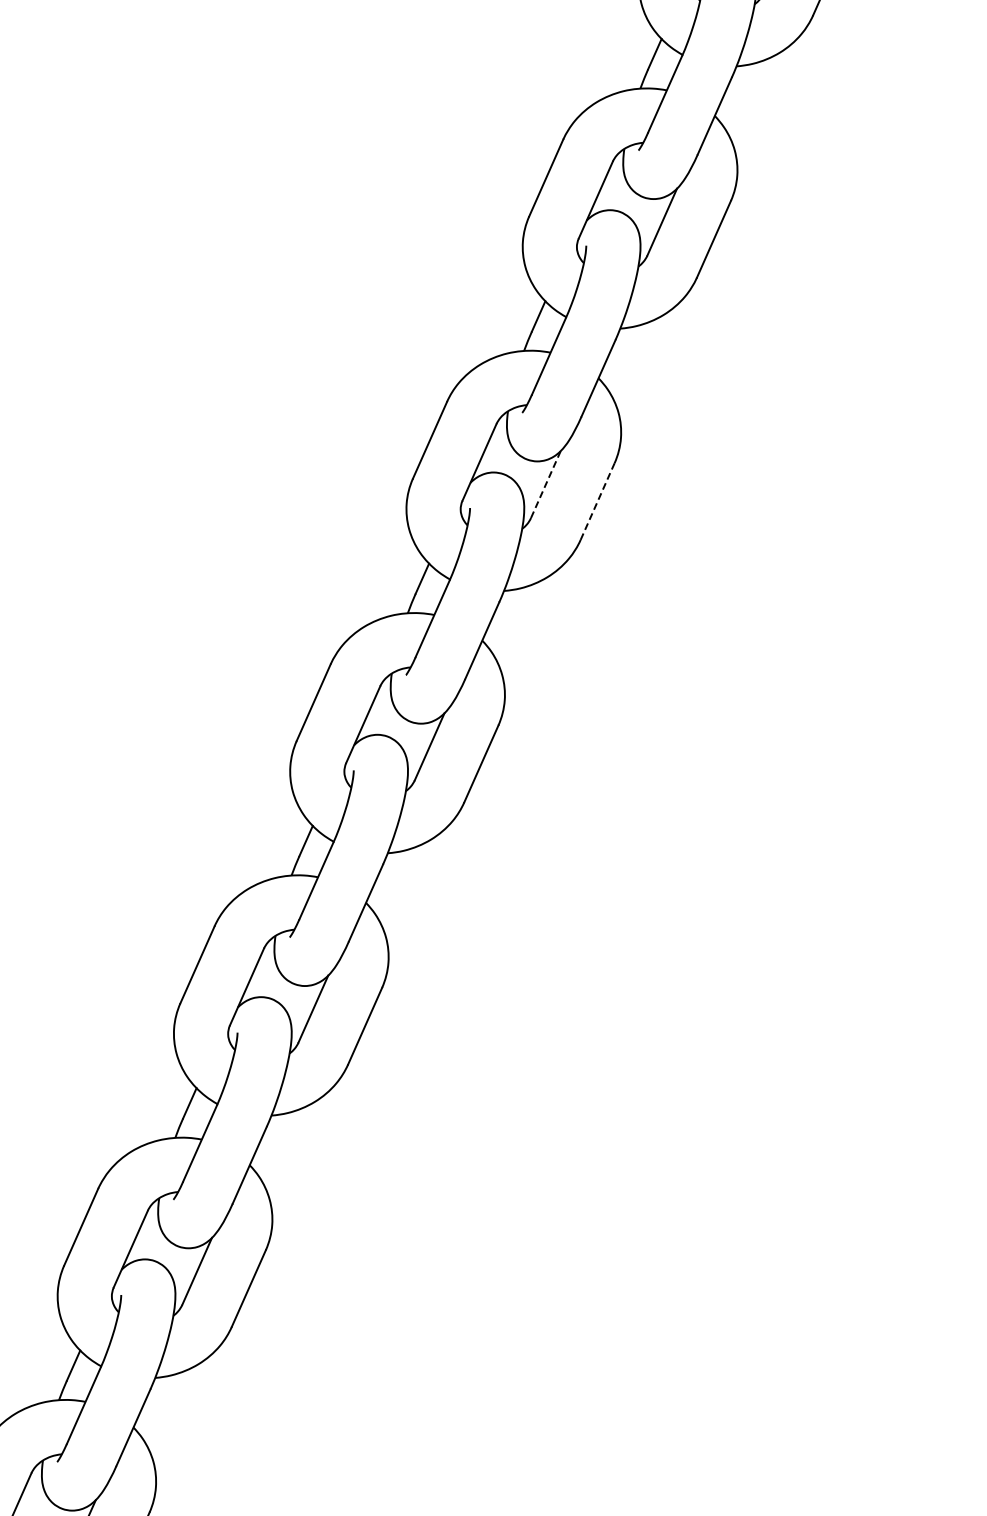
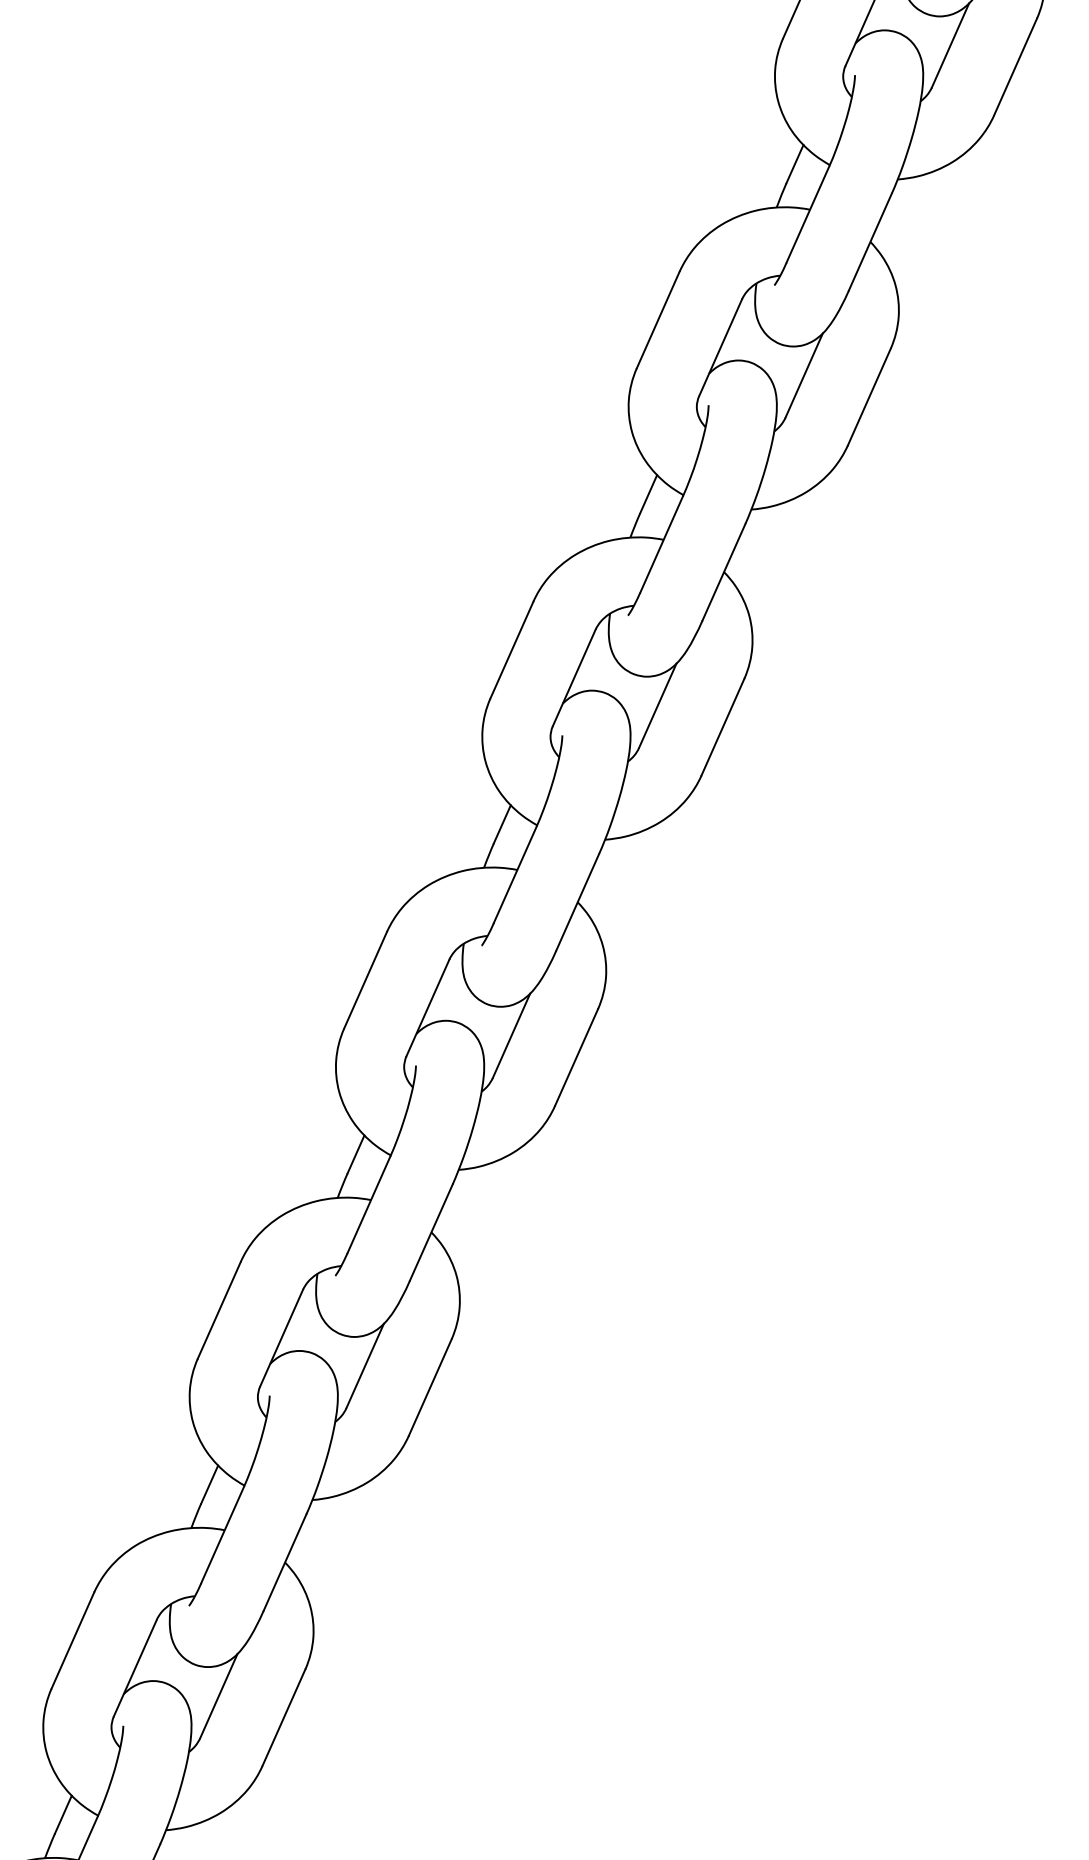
line: (545, 484) -> (657, 705), dashed -> solid
line: (597, 501) -> (722, 727), dashed -> solid

